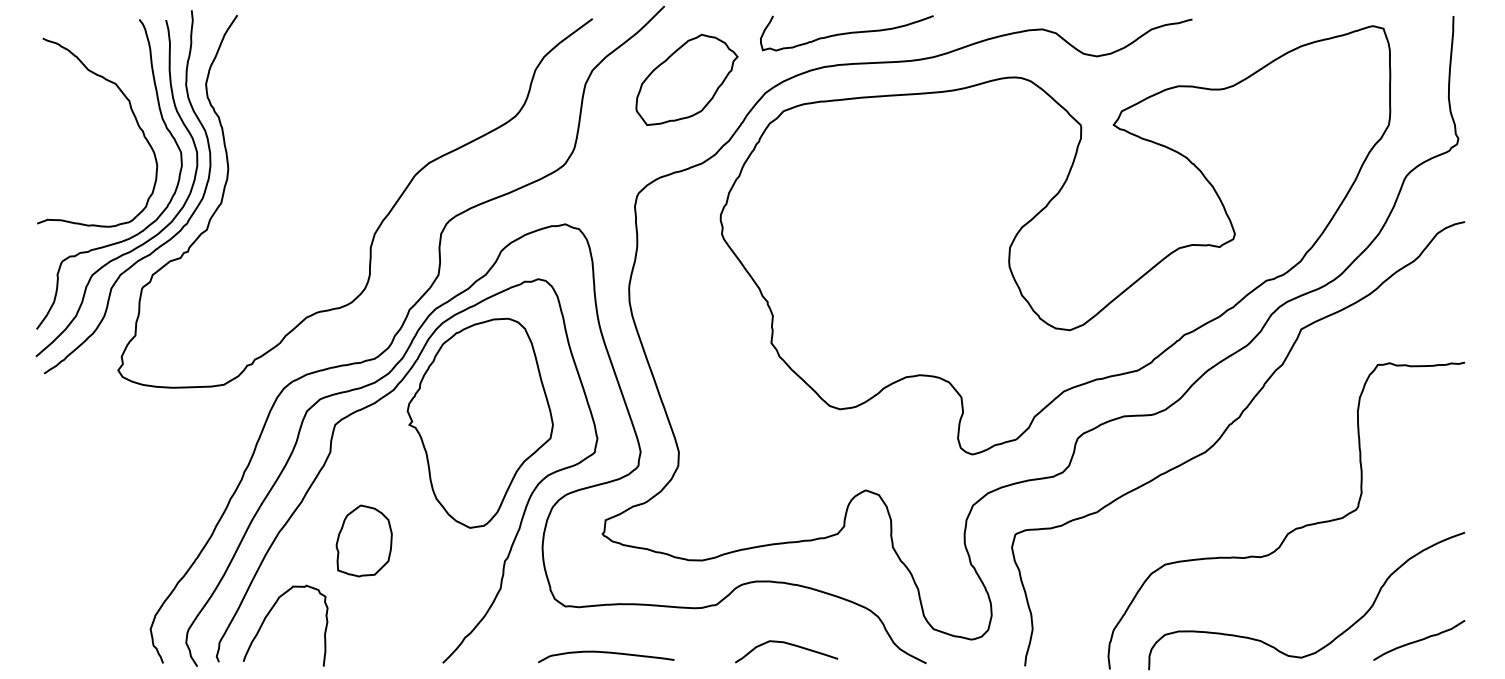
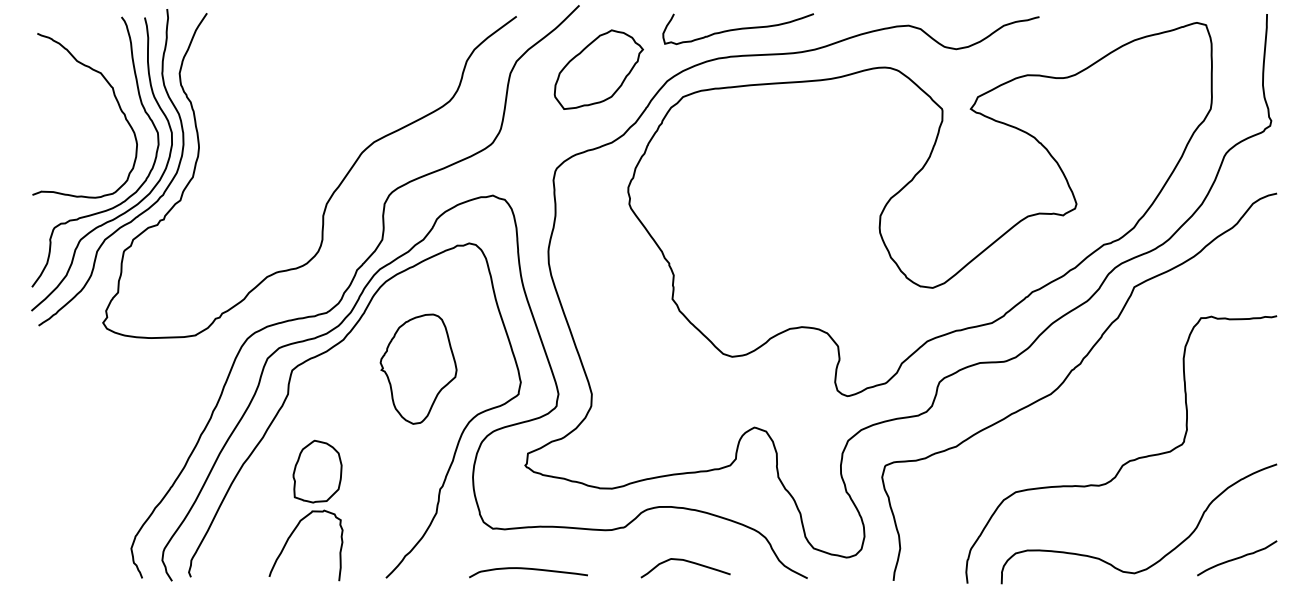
part: (480, 423) -> (418, 369), size x0.6
curve: (268, 615) -> (291, 536), moved

